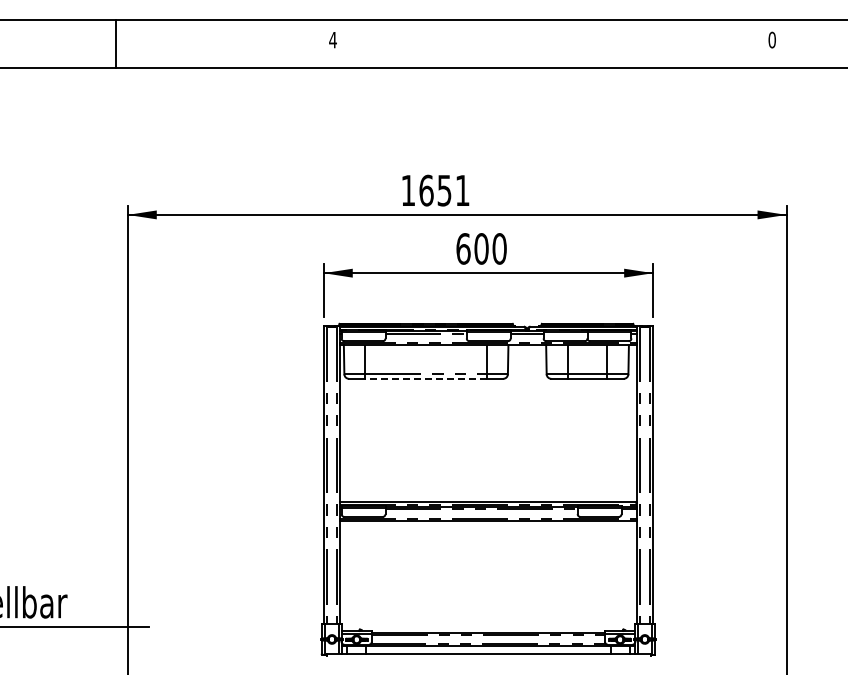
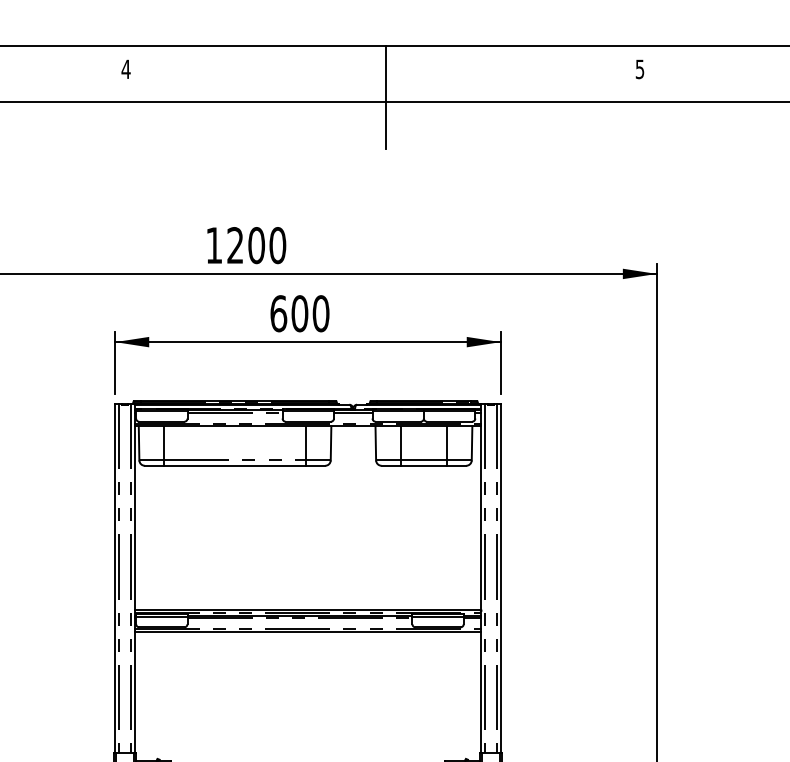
text: (771, 39) -> (639, 68), 0 -> 5
line: (555, 64) -> (386, 97), added
text: (444, 190) -> (256, 245), 1651 -> 1200
line: (426, 378) -> (235, 465), dashed -> solid

